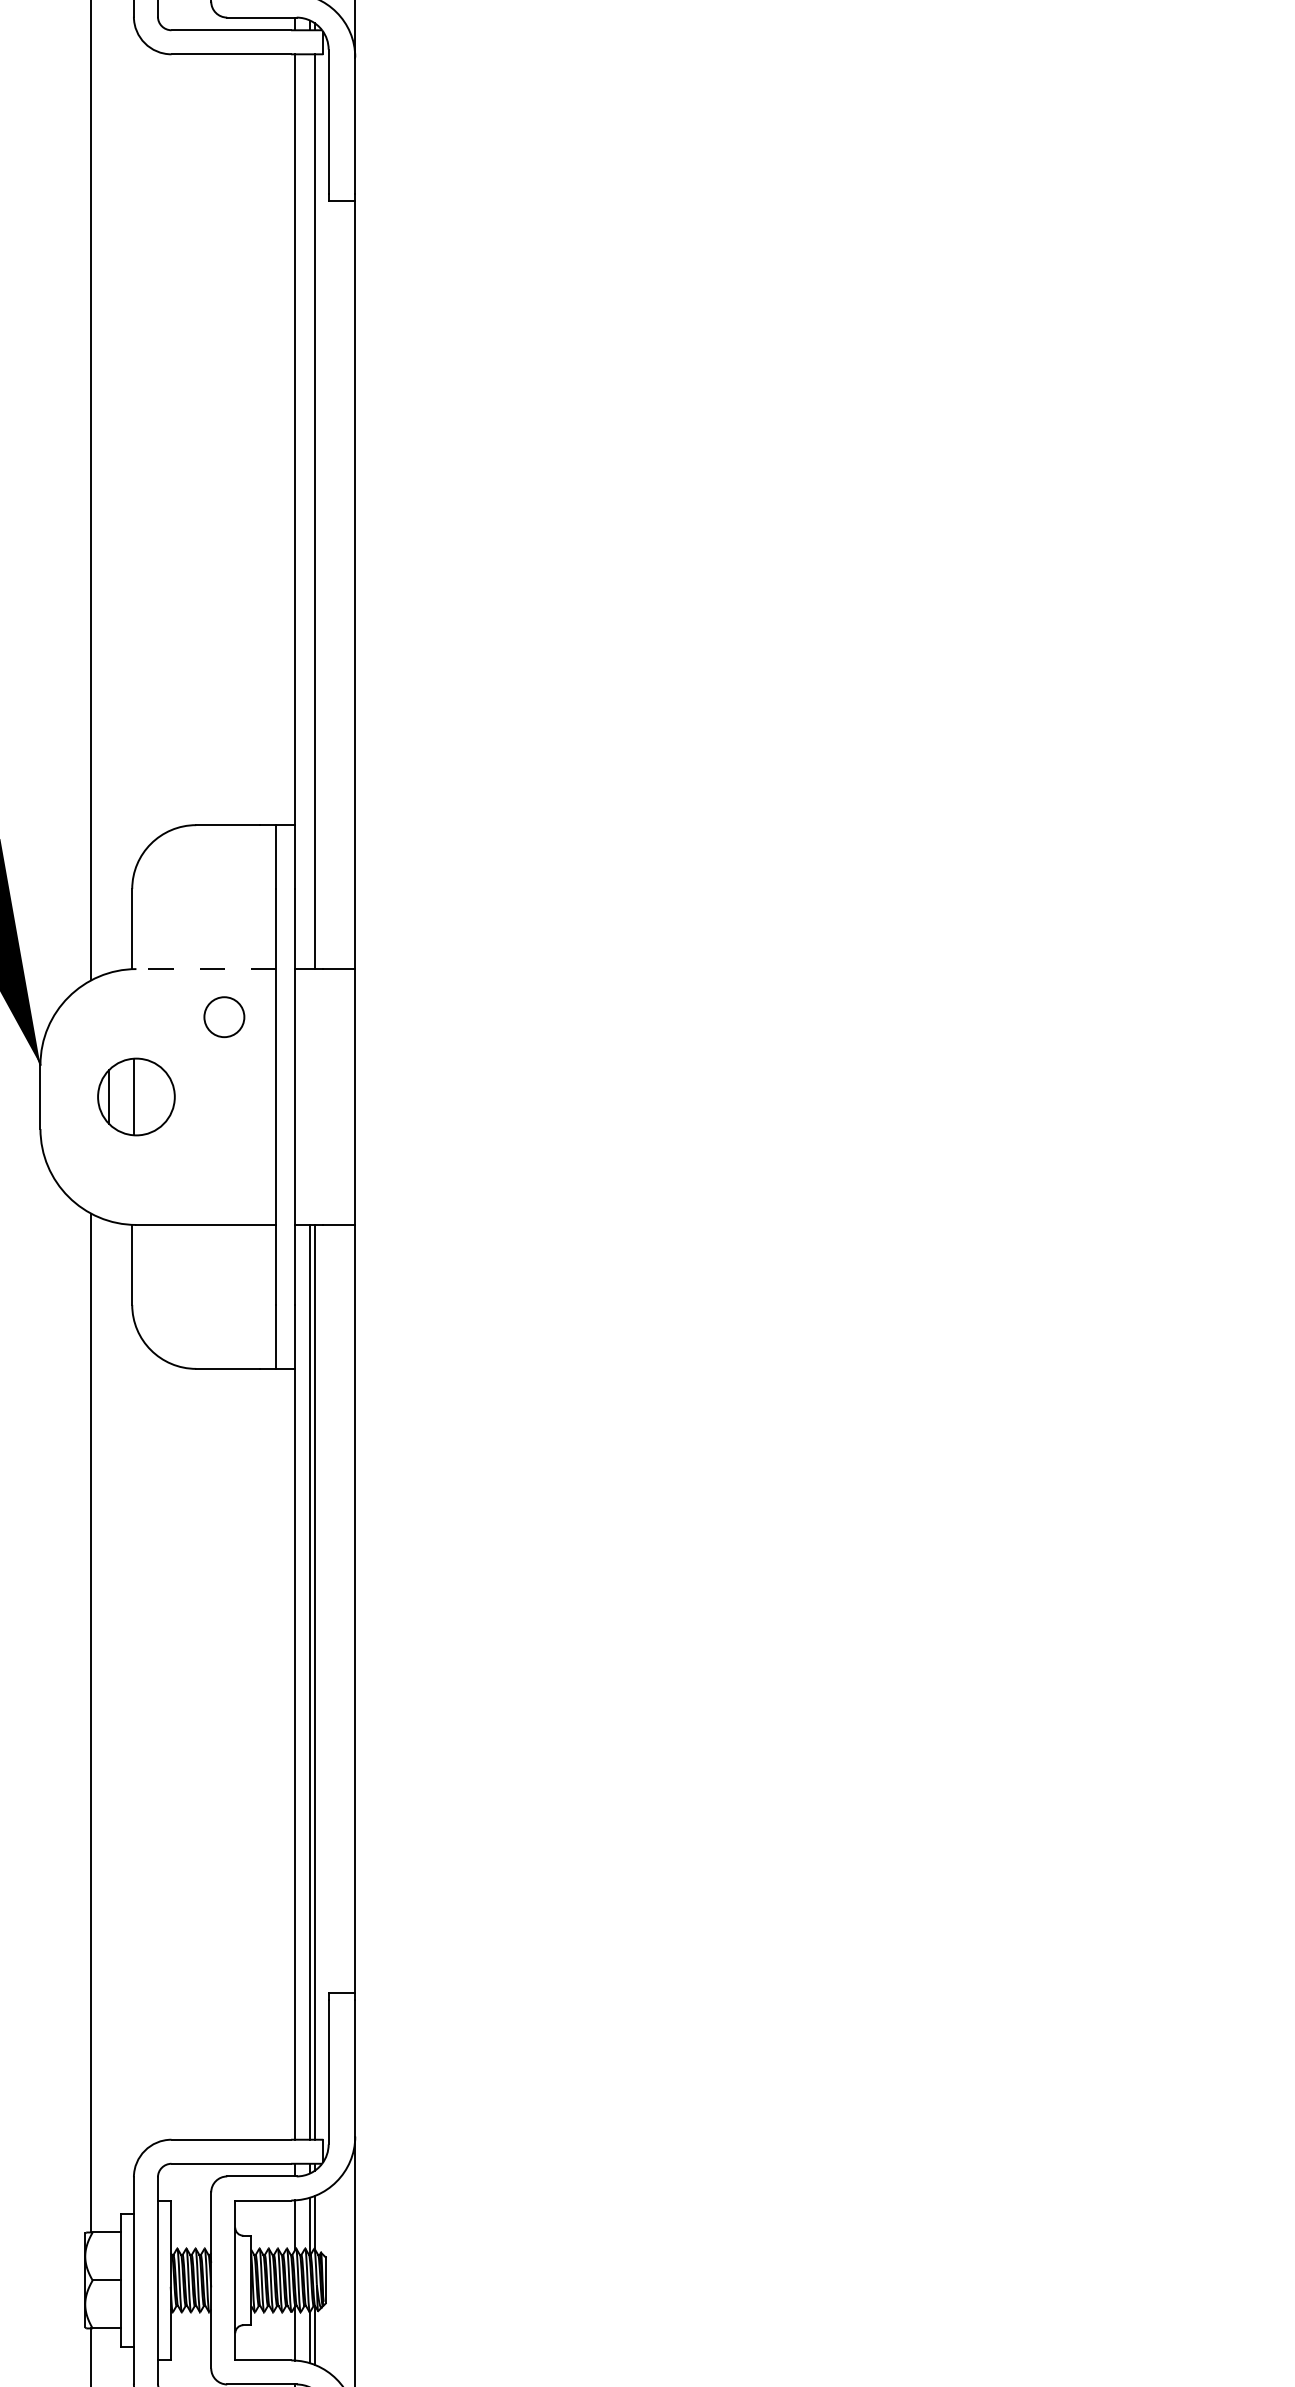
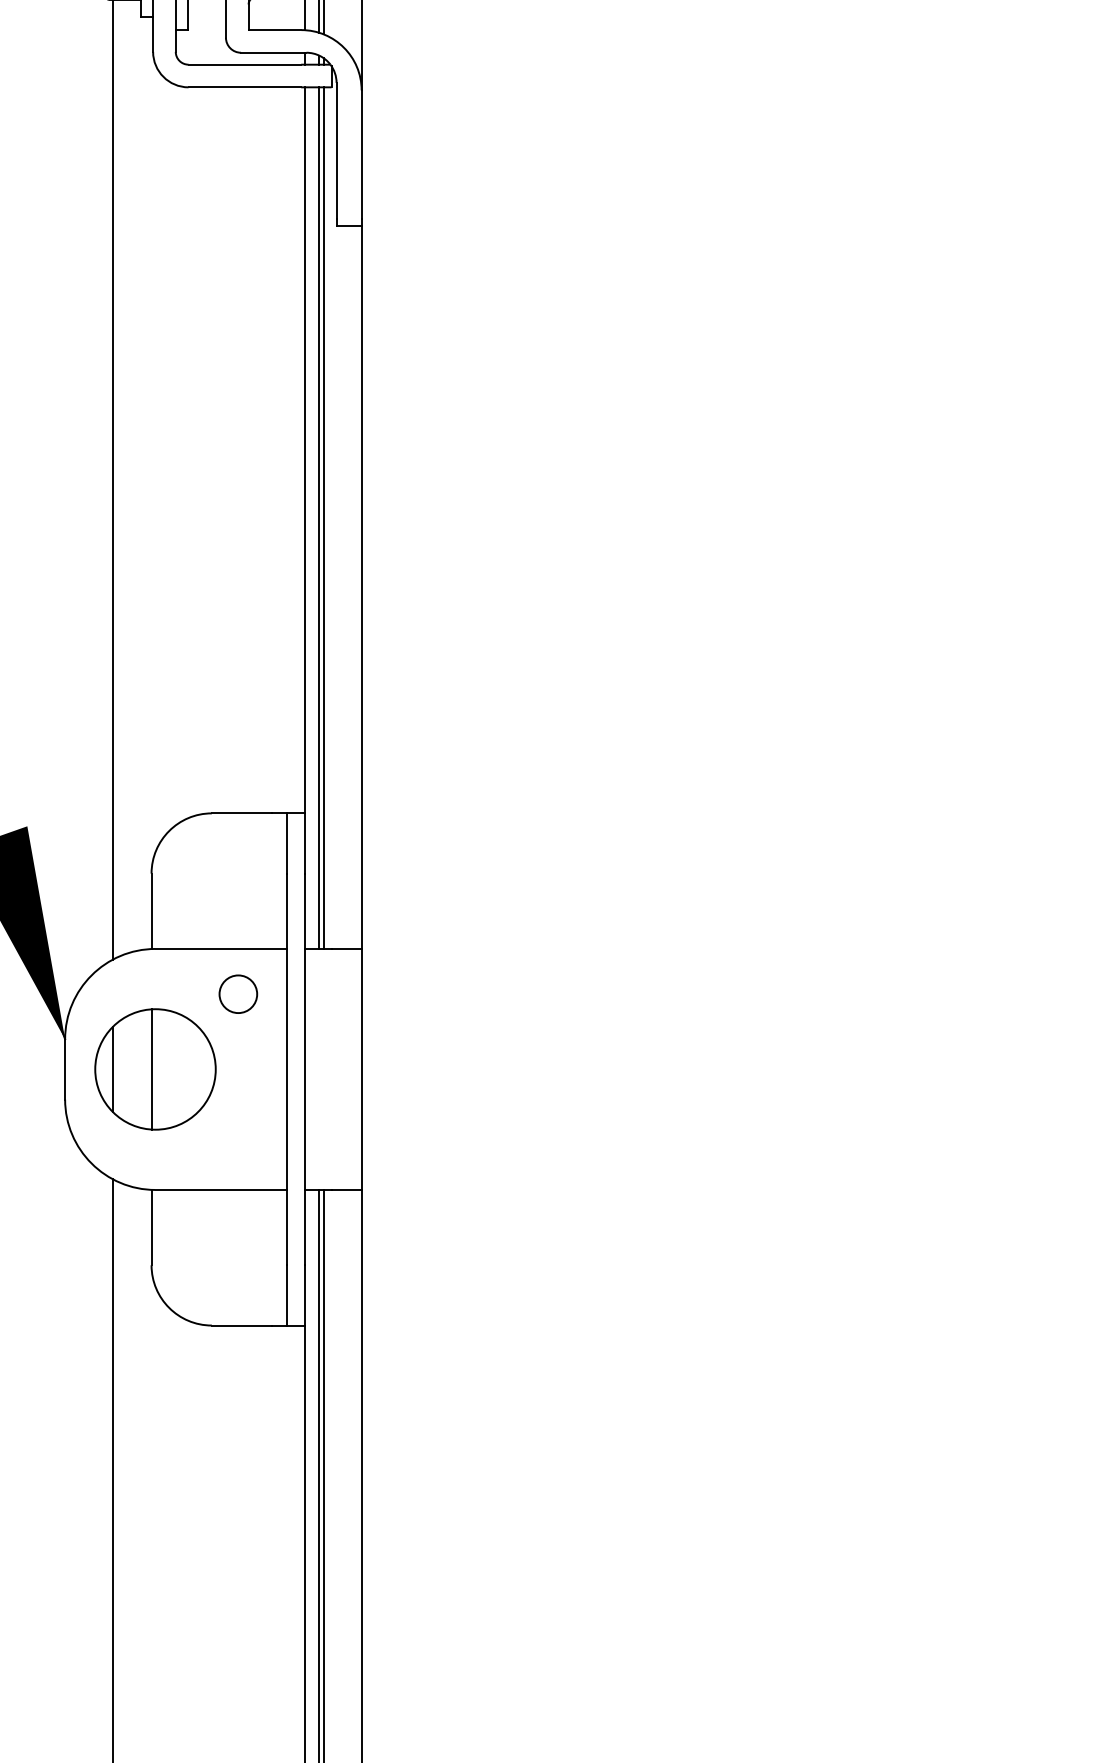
line: (310, 511) -> (319, 517), added
line: (206, 969) -> (221, 949), dashed -> solid
part: (136, 1096) -> (155, 1068), size x1.67

